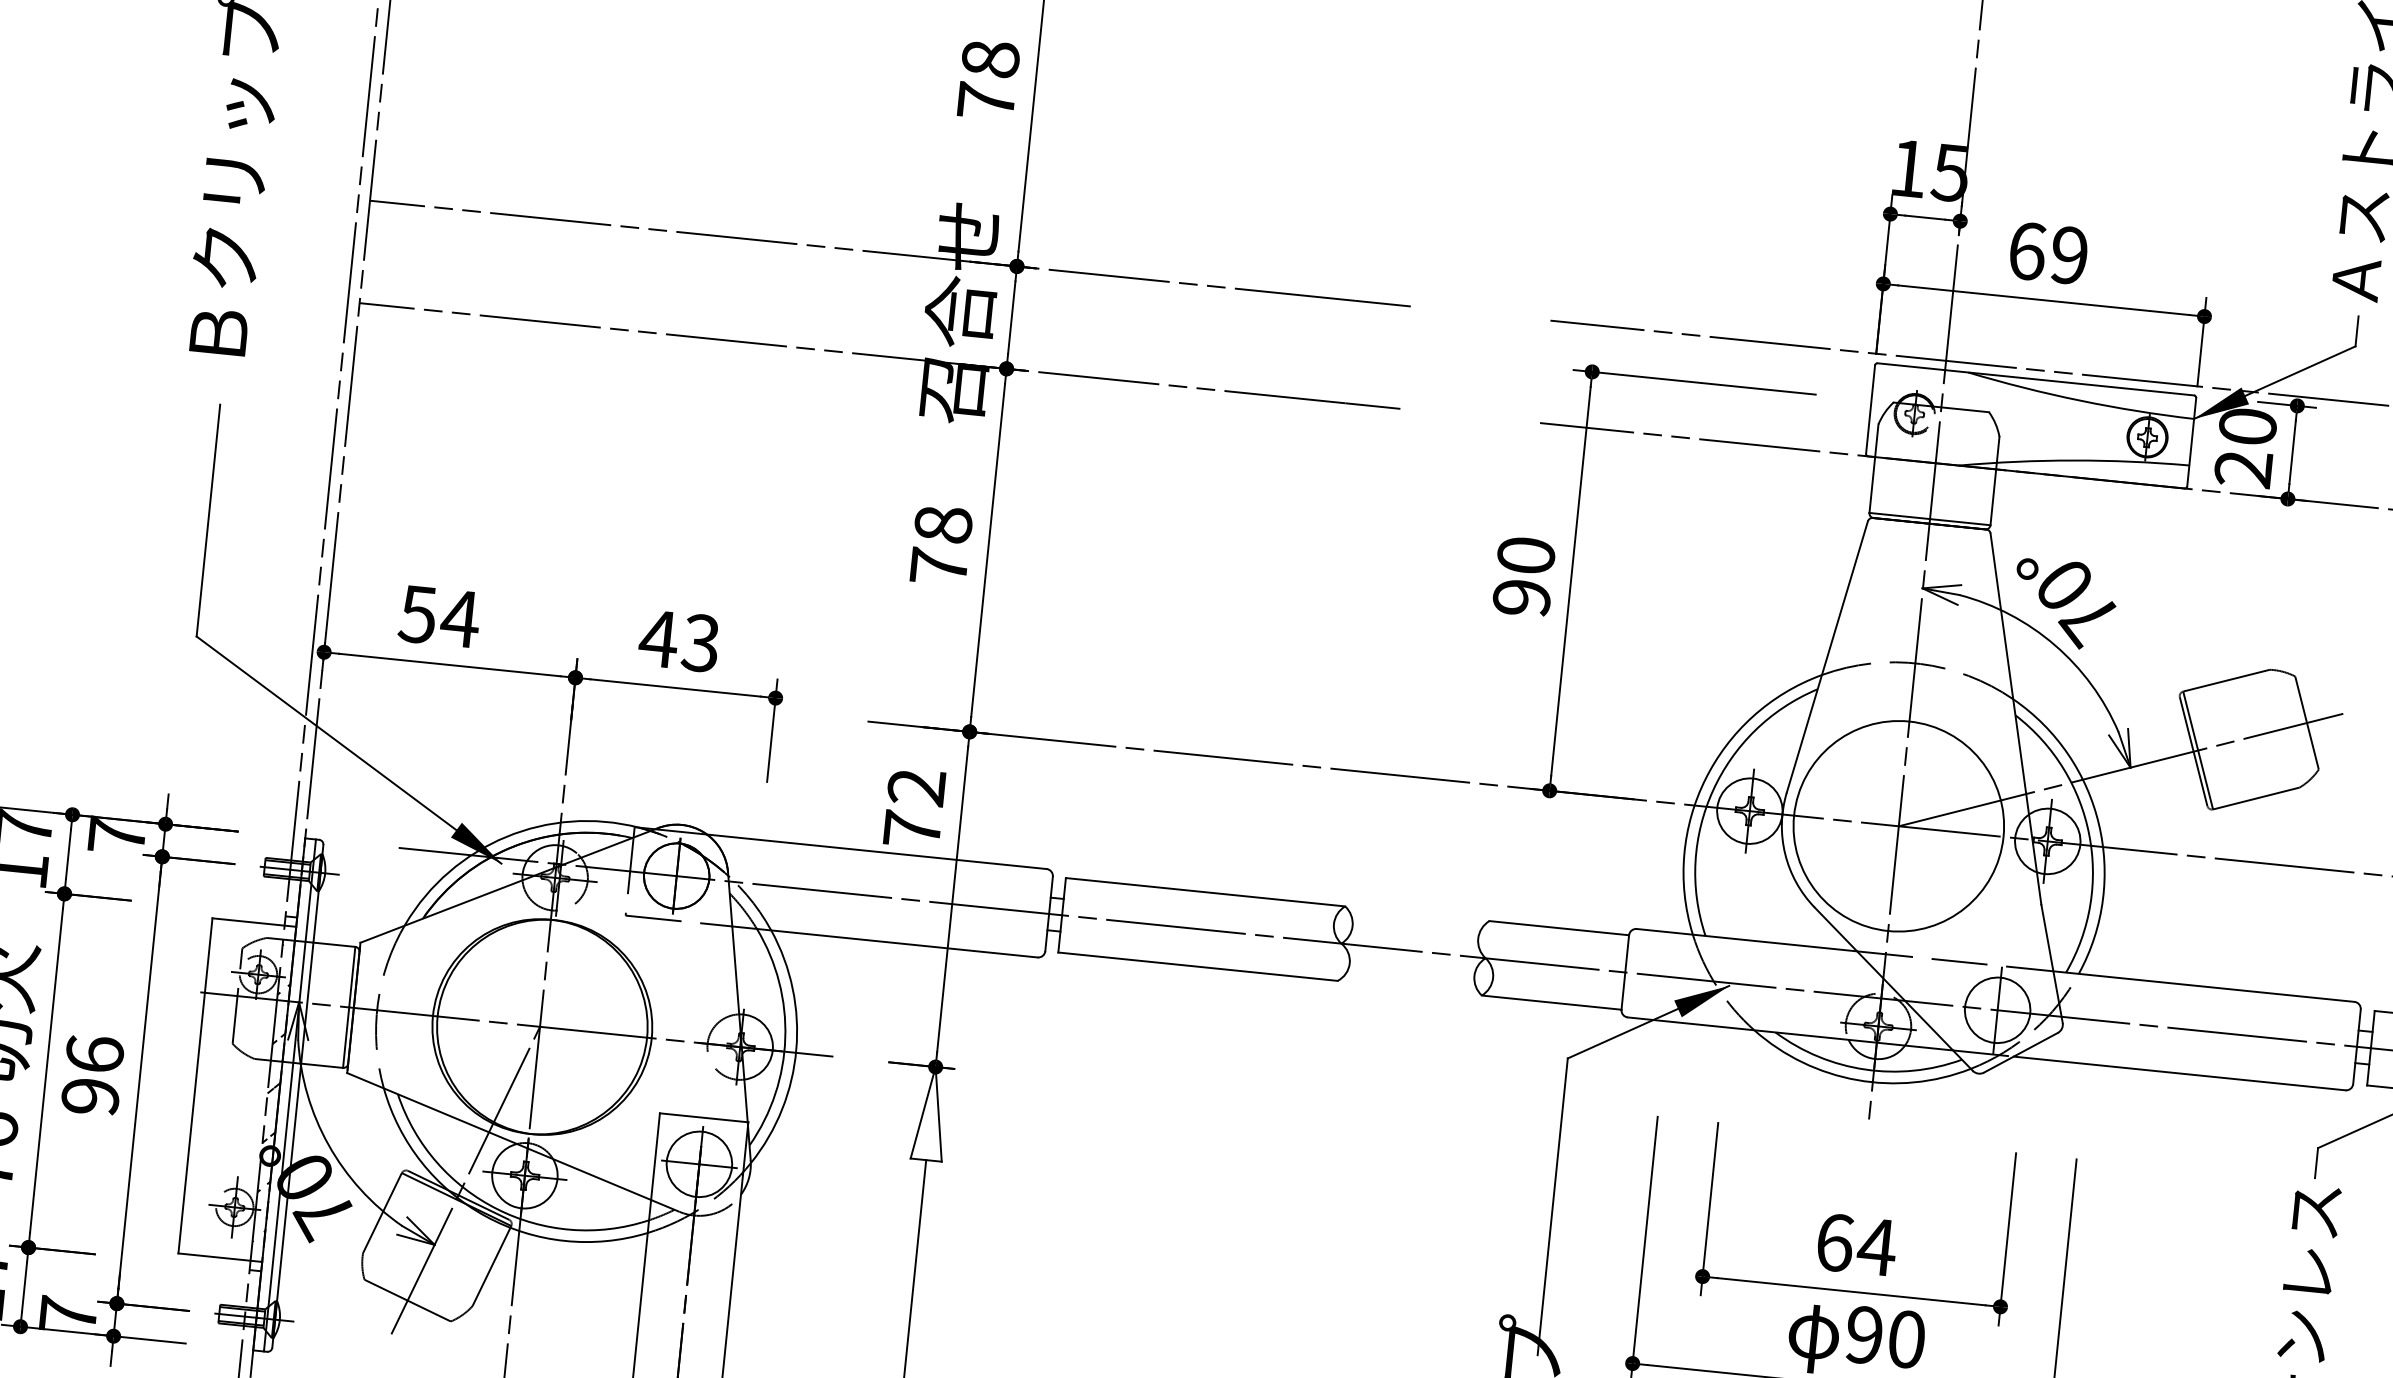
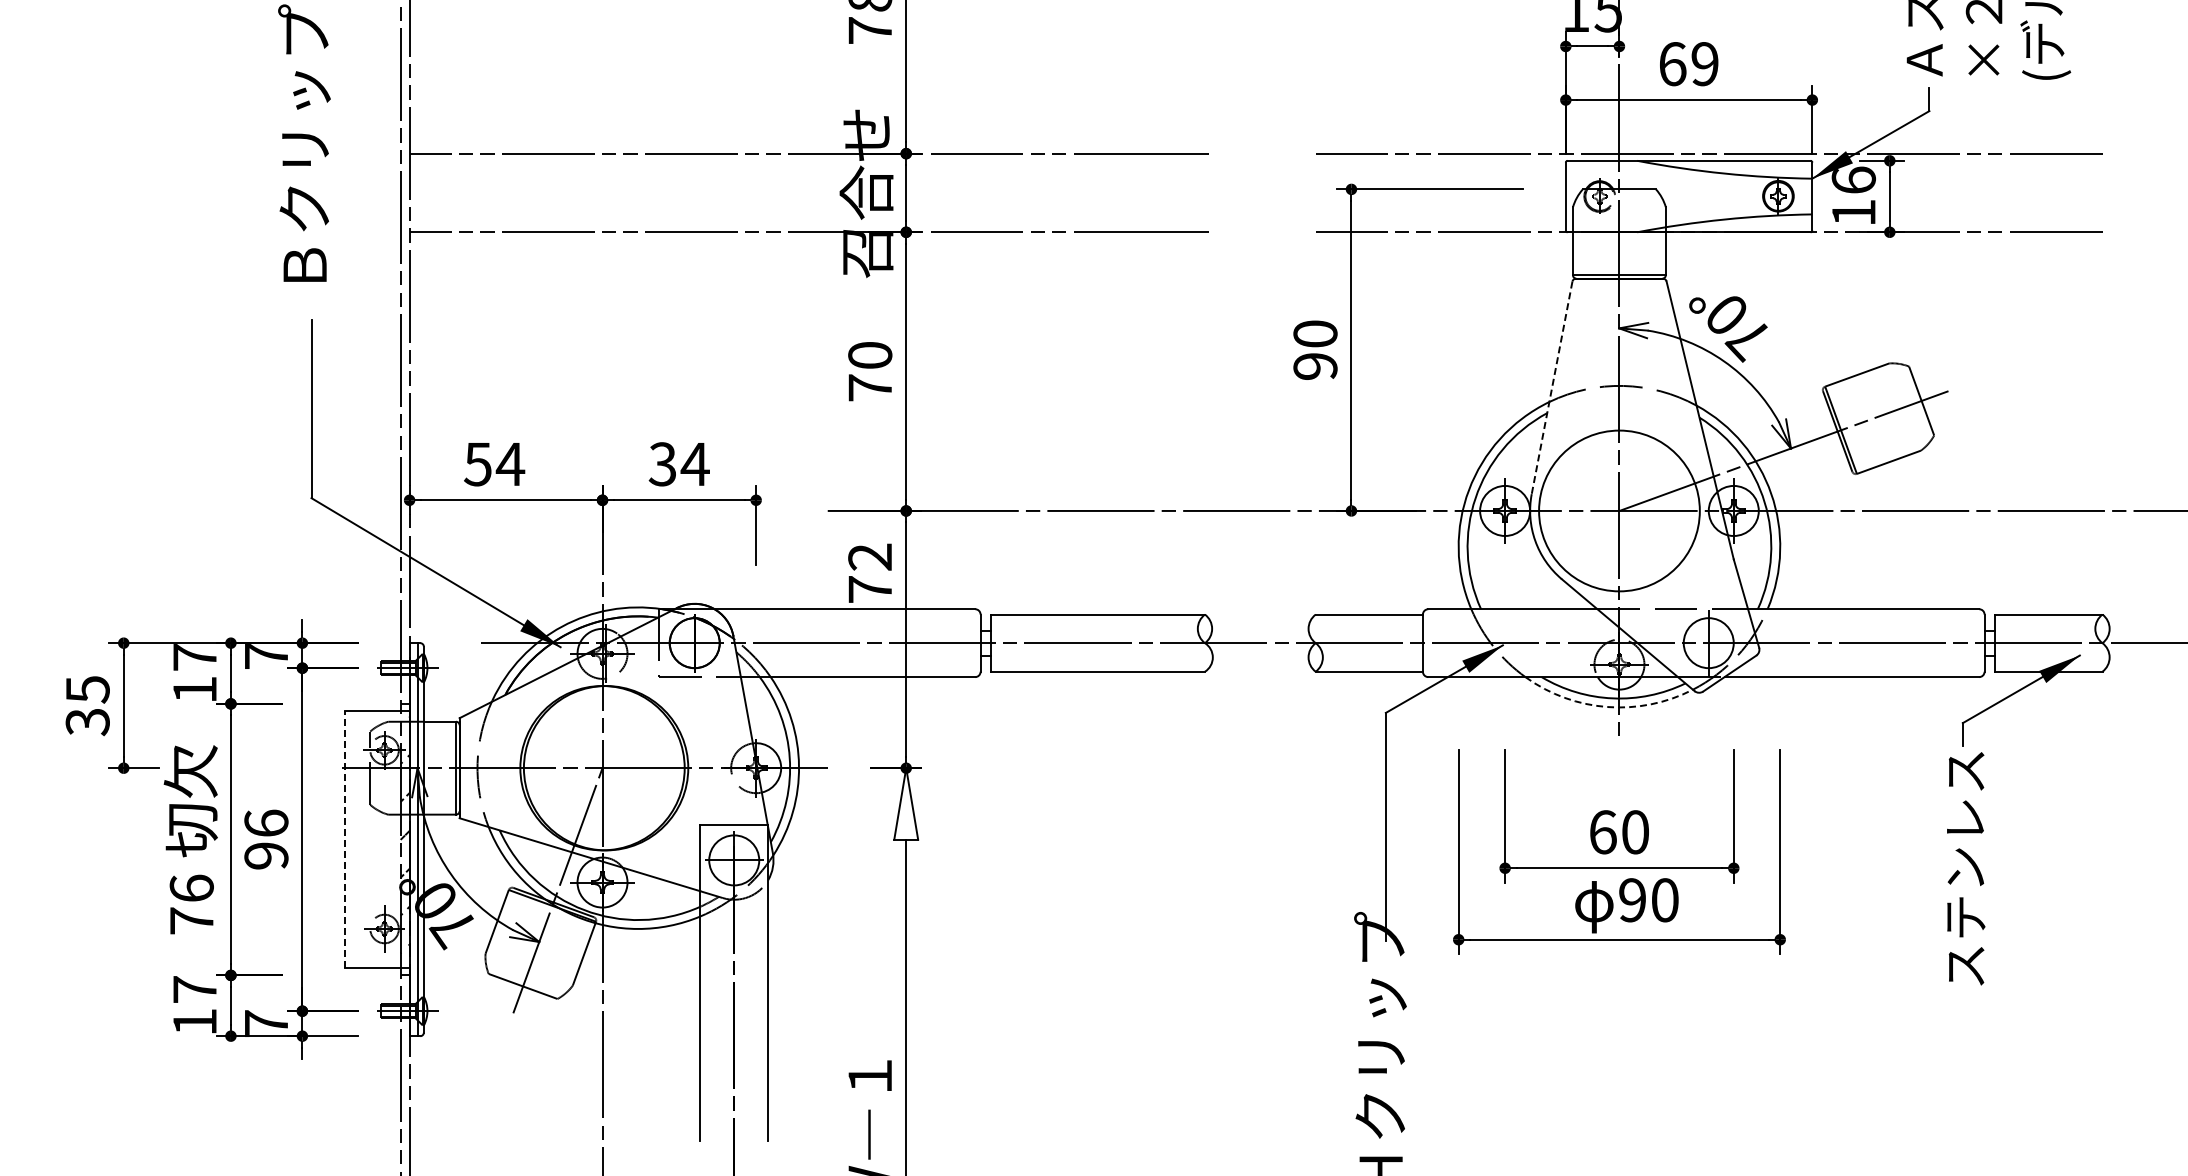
text: (2245, 447) -> (1853, 196), 20 -> 16
text: (943, 523) -> (870, 354), 78 -> 70
text: (679, 641) -> (678, 464), 43 -> 34
line: (1827, 657) -> (1552, 388), solid -> dashed
arc: (1857, 1080) -> (1607, 707), solid -> dashed
line: (195, 1085) -> (345, 839), solid -> dashed
text: (1877, 1247) -> (1635, 832), 64 -> 60

